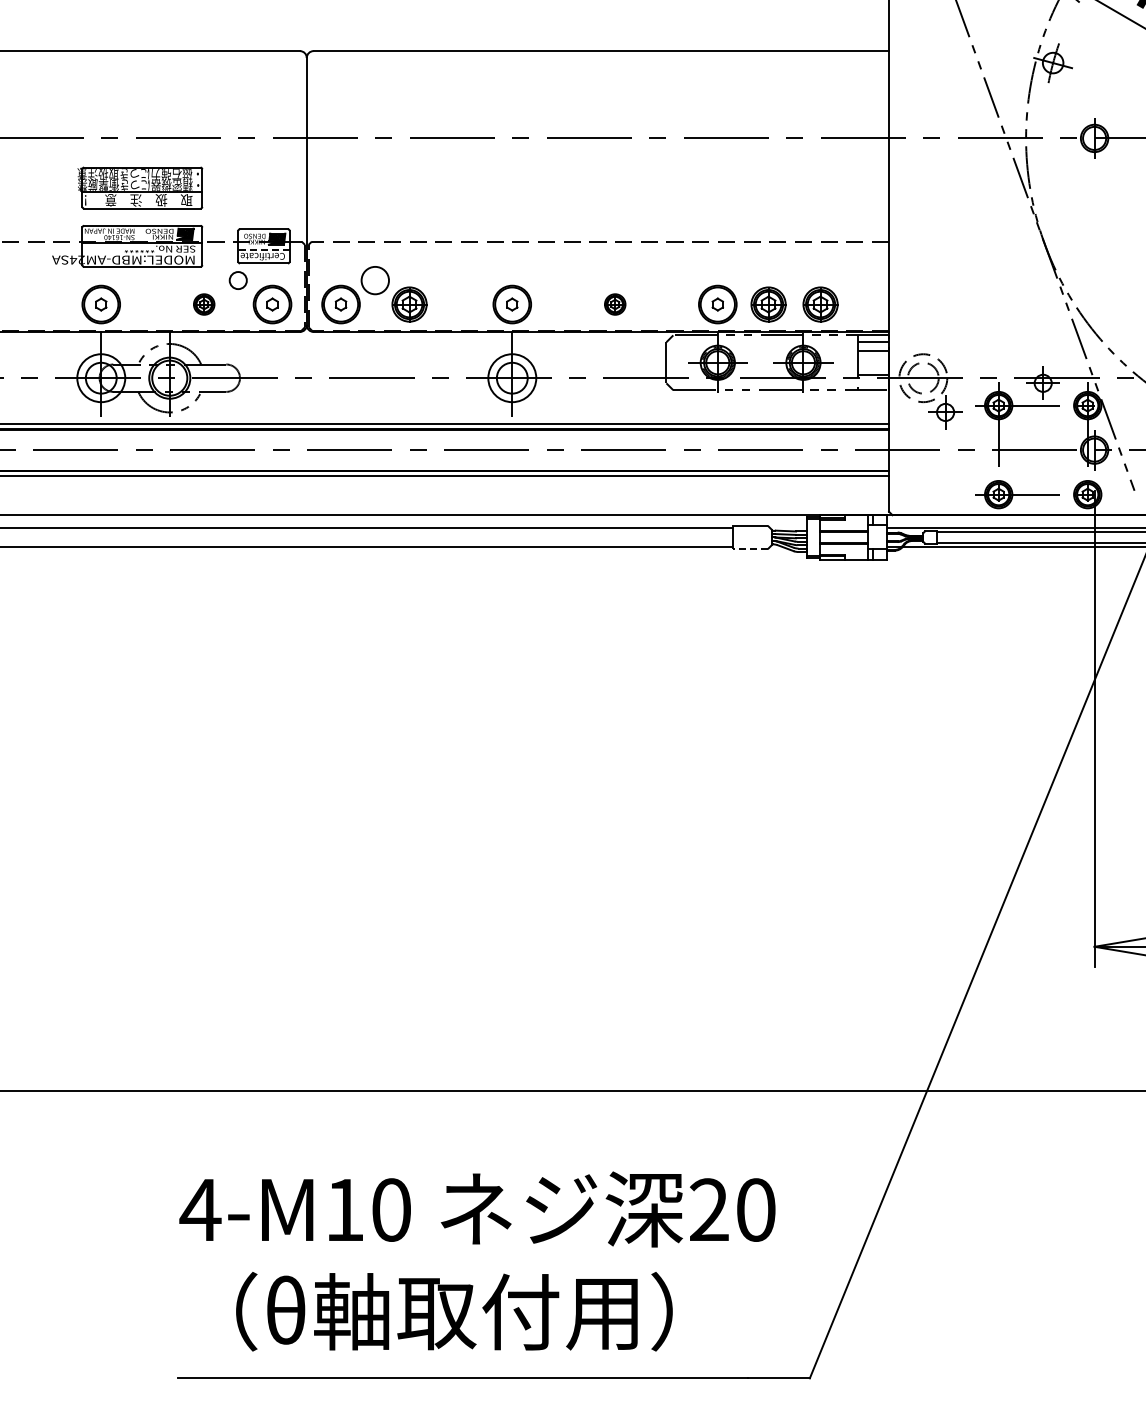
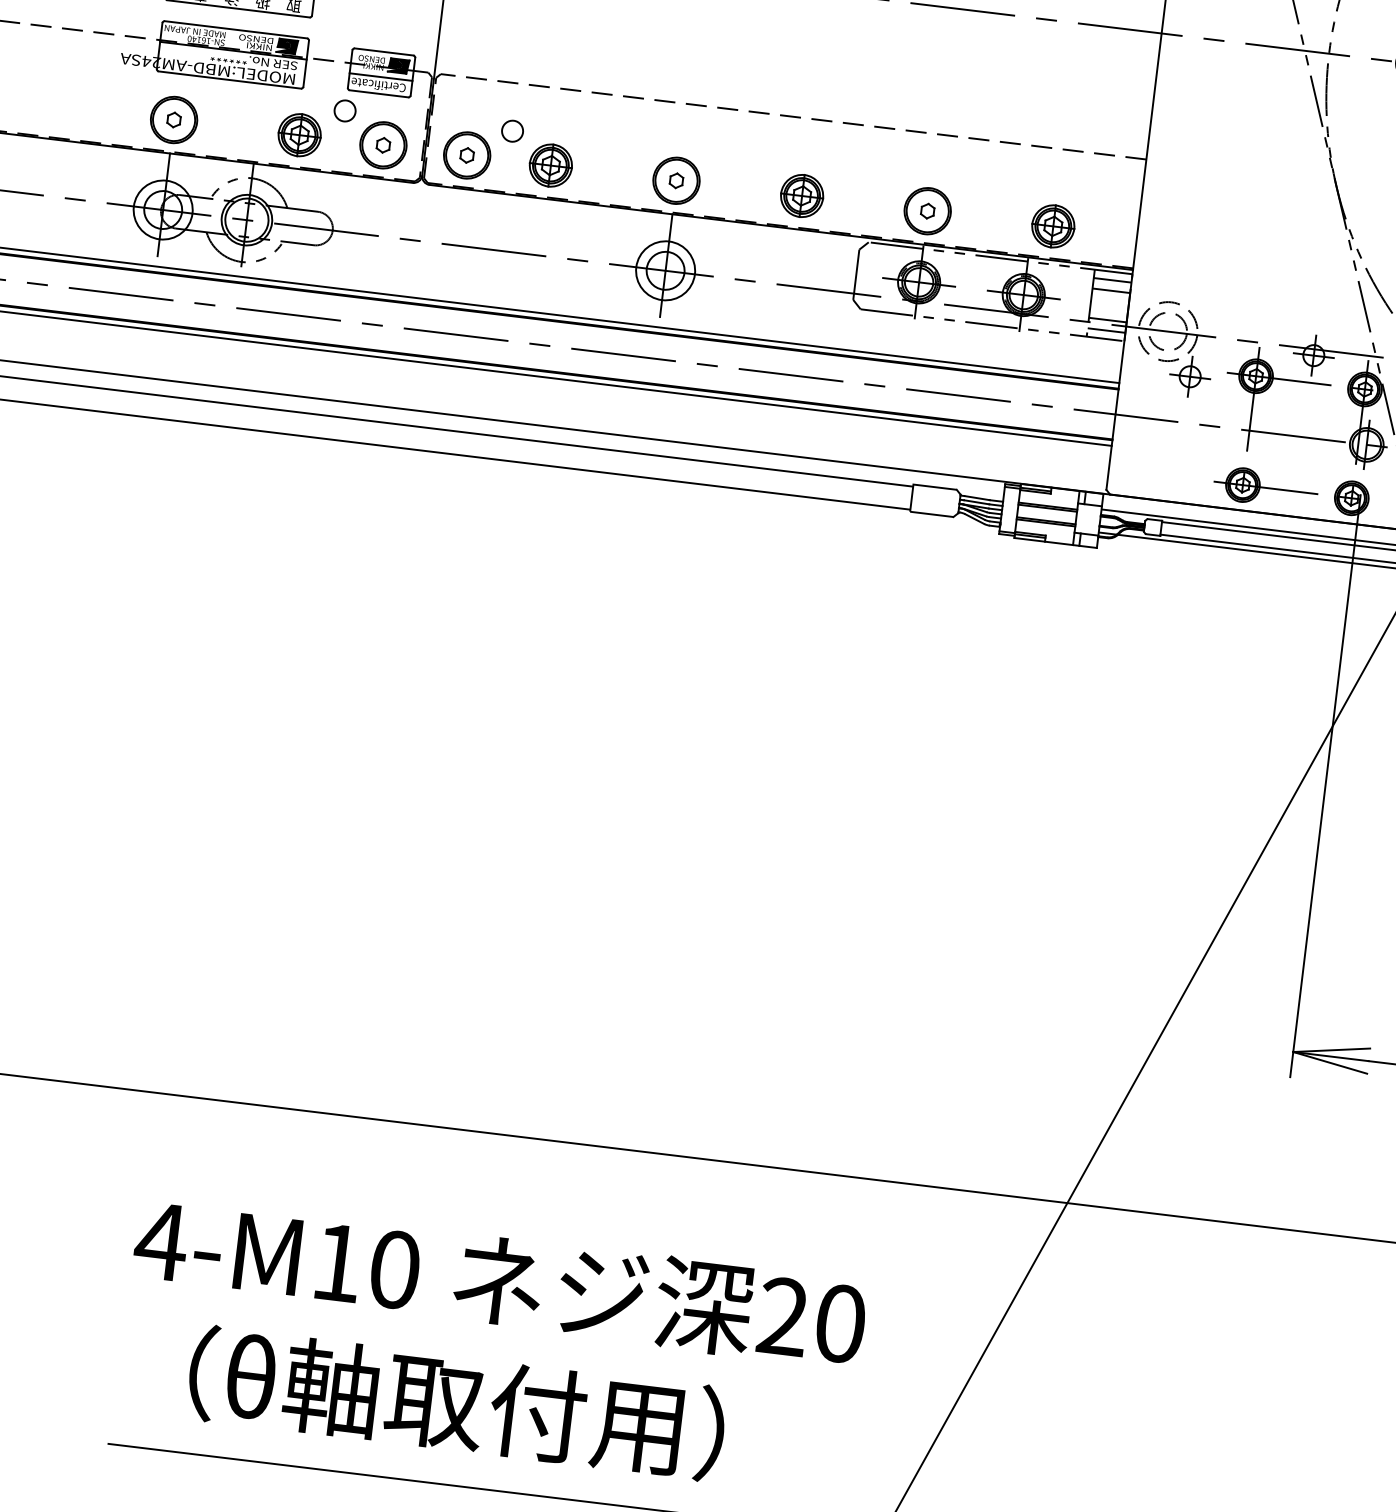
line: (263, 249) -> (380, 76), dashed -> solid
circle: (374, 280) -> (511, 131), size x0.62
part: (204, 304) -> (300, 135), size x1.67
part: (615, 304) -> (802, 196), size x1.67
part: (768, 304) -> (989, 218), removed
line: (873, 383) -> (1106, 330), added
line: (750, 548) -> (931, 514), dashed -> solid

